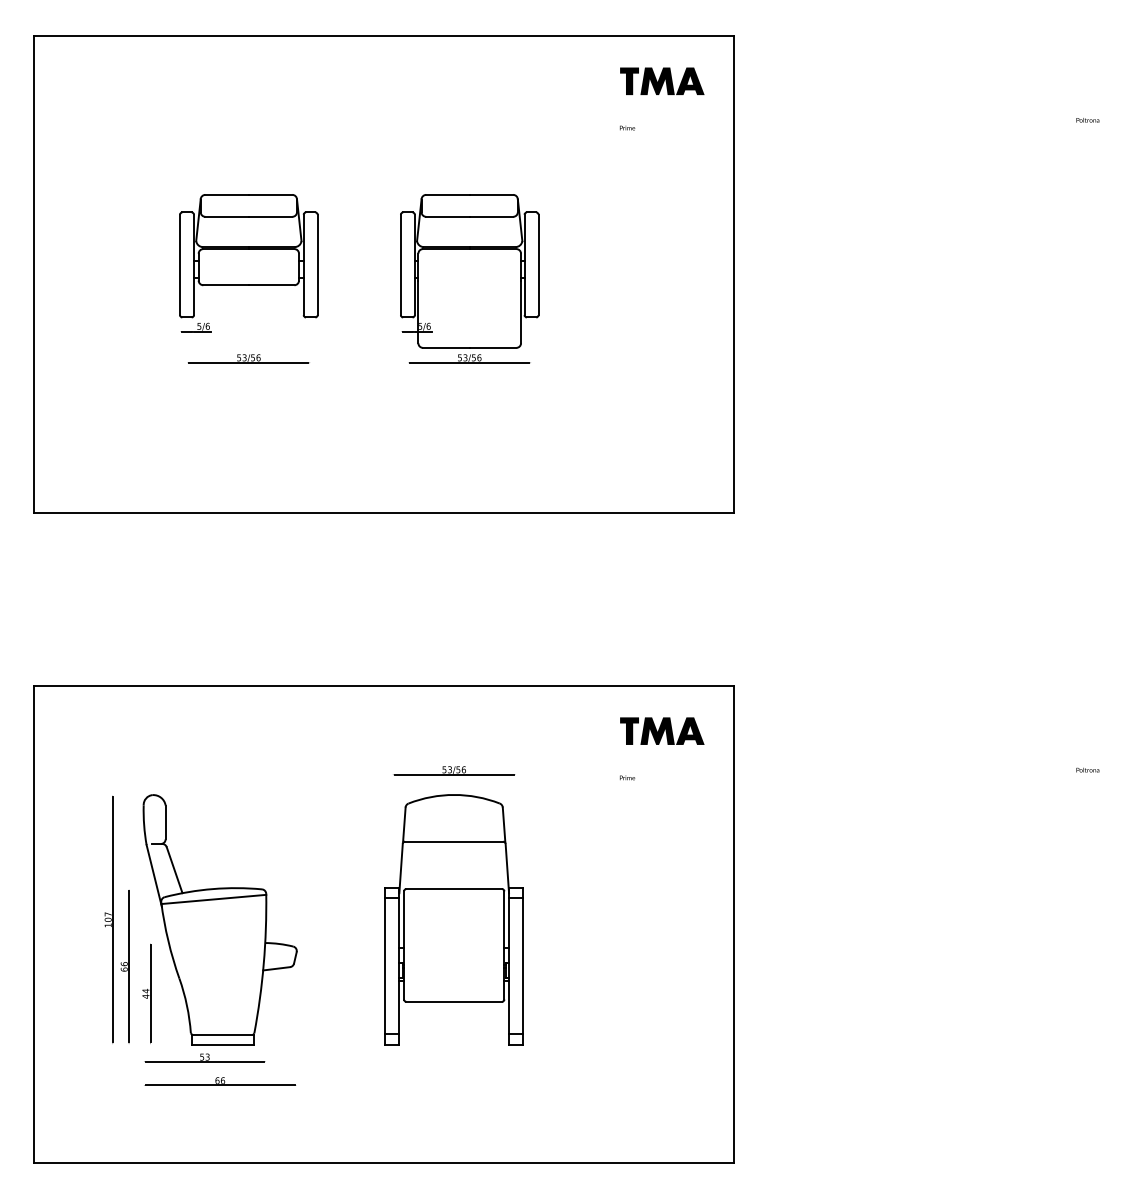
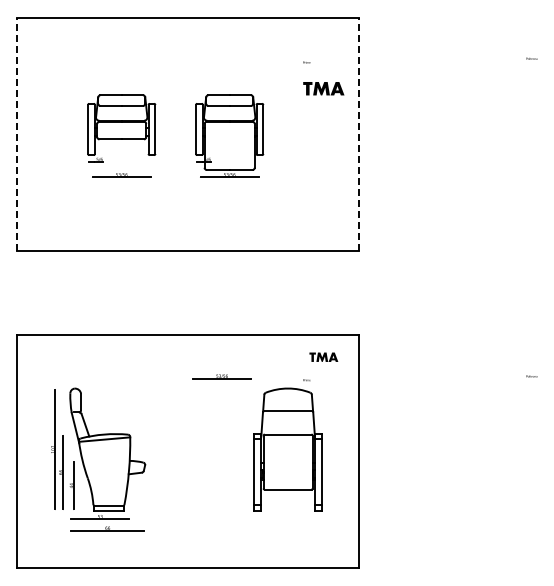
part: (661, 80) -> (323, 88), moved
line: (33, 275) -> (16, 134), solid -> dashed
line: (733, 275) -> (358, 134), solid -> dashed
part: (661, 729) -> (323, 356), size x0.7
part: (452, 919) -> (287, 449), moved

